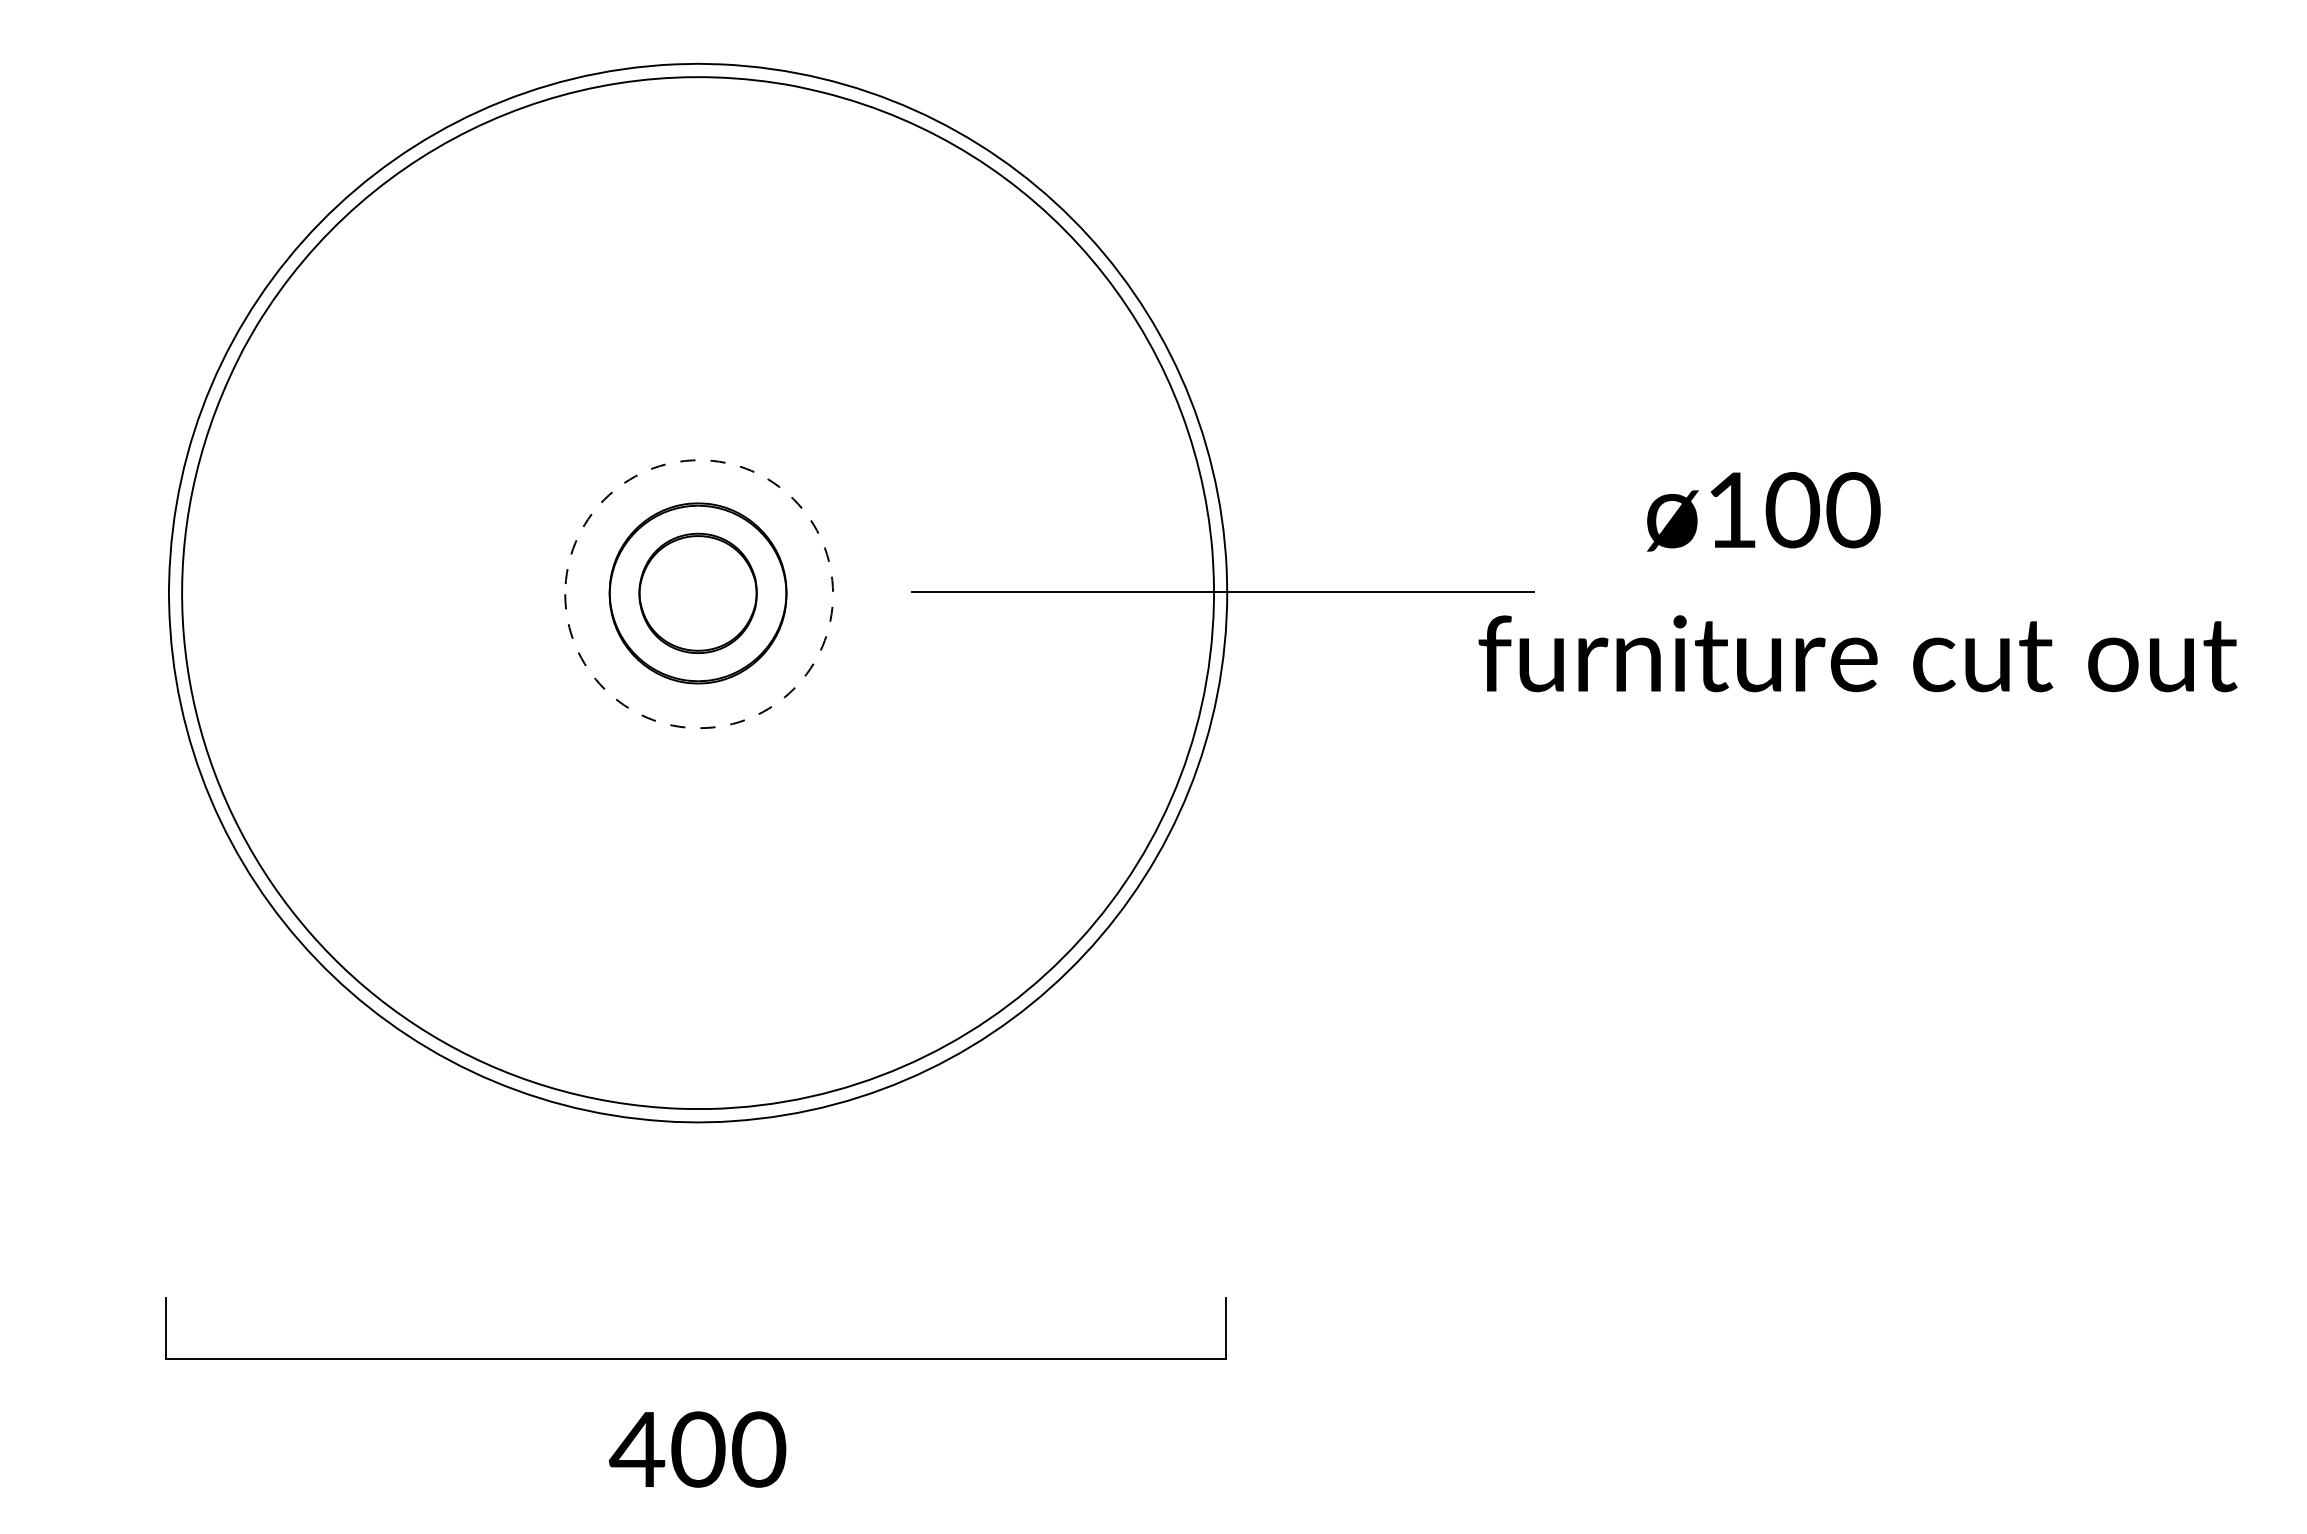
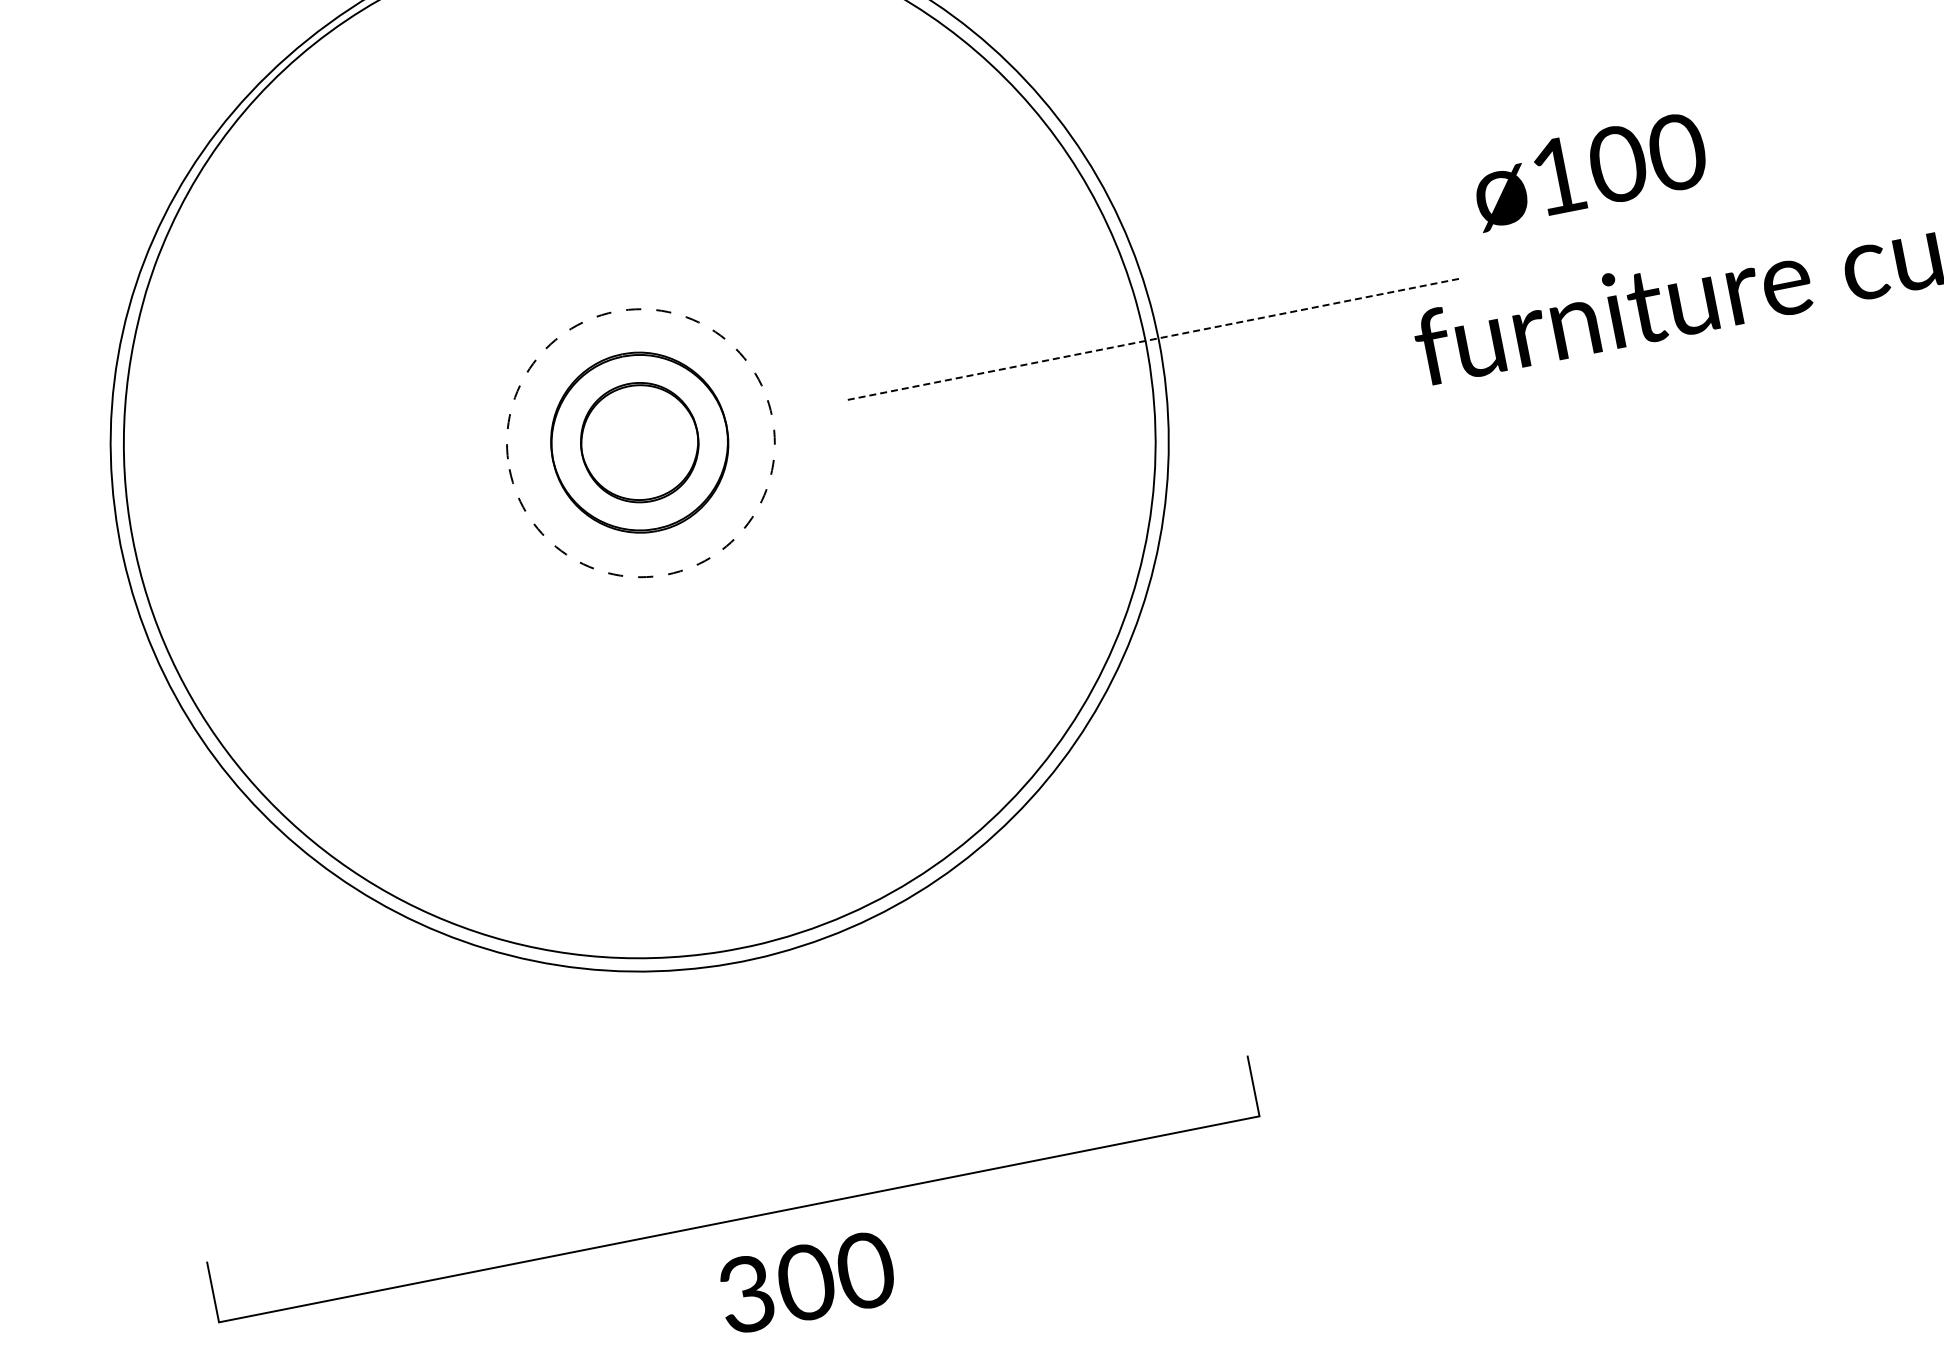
text: (1763, 511) -> (1589, 171), moved
line: (1223, 591) -> (1154, 338), solid -> dashed
line: (695, 1358) -> (738, 1219), moved
text: (636, 1449) -> (745, 1294), 400 -> 300

